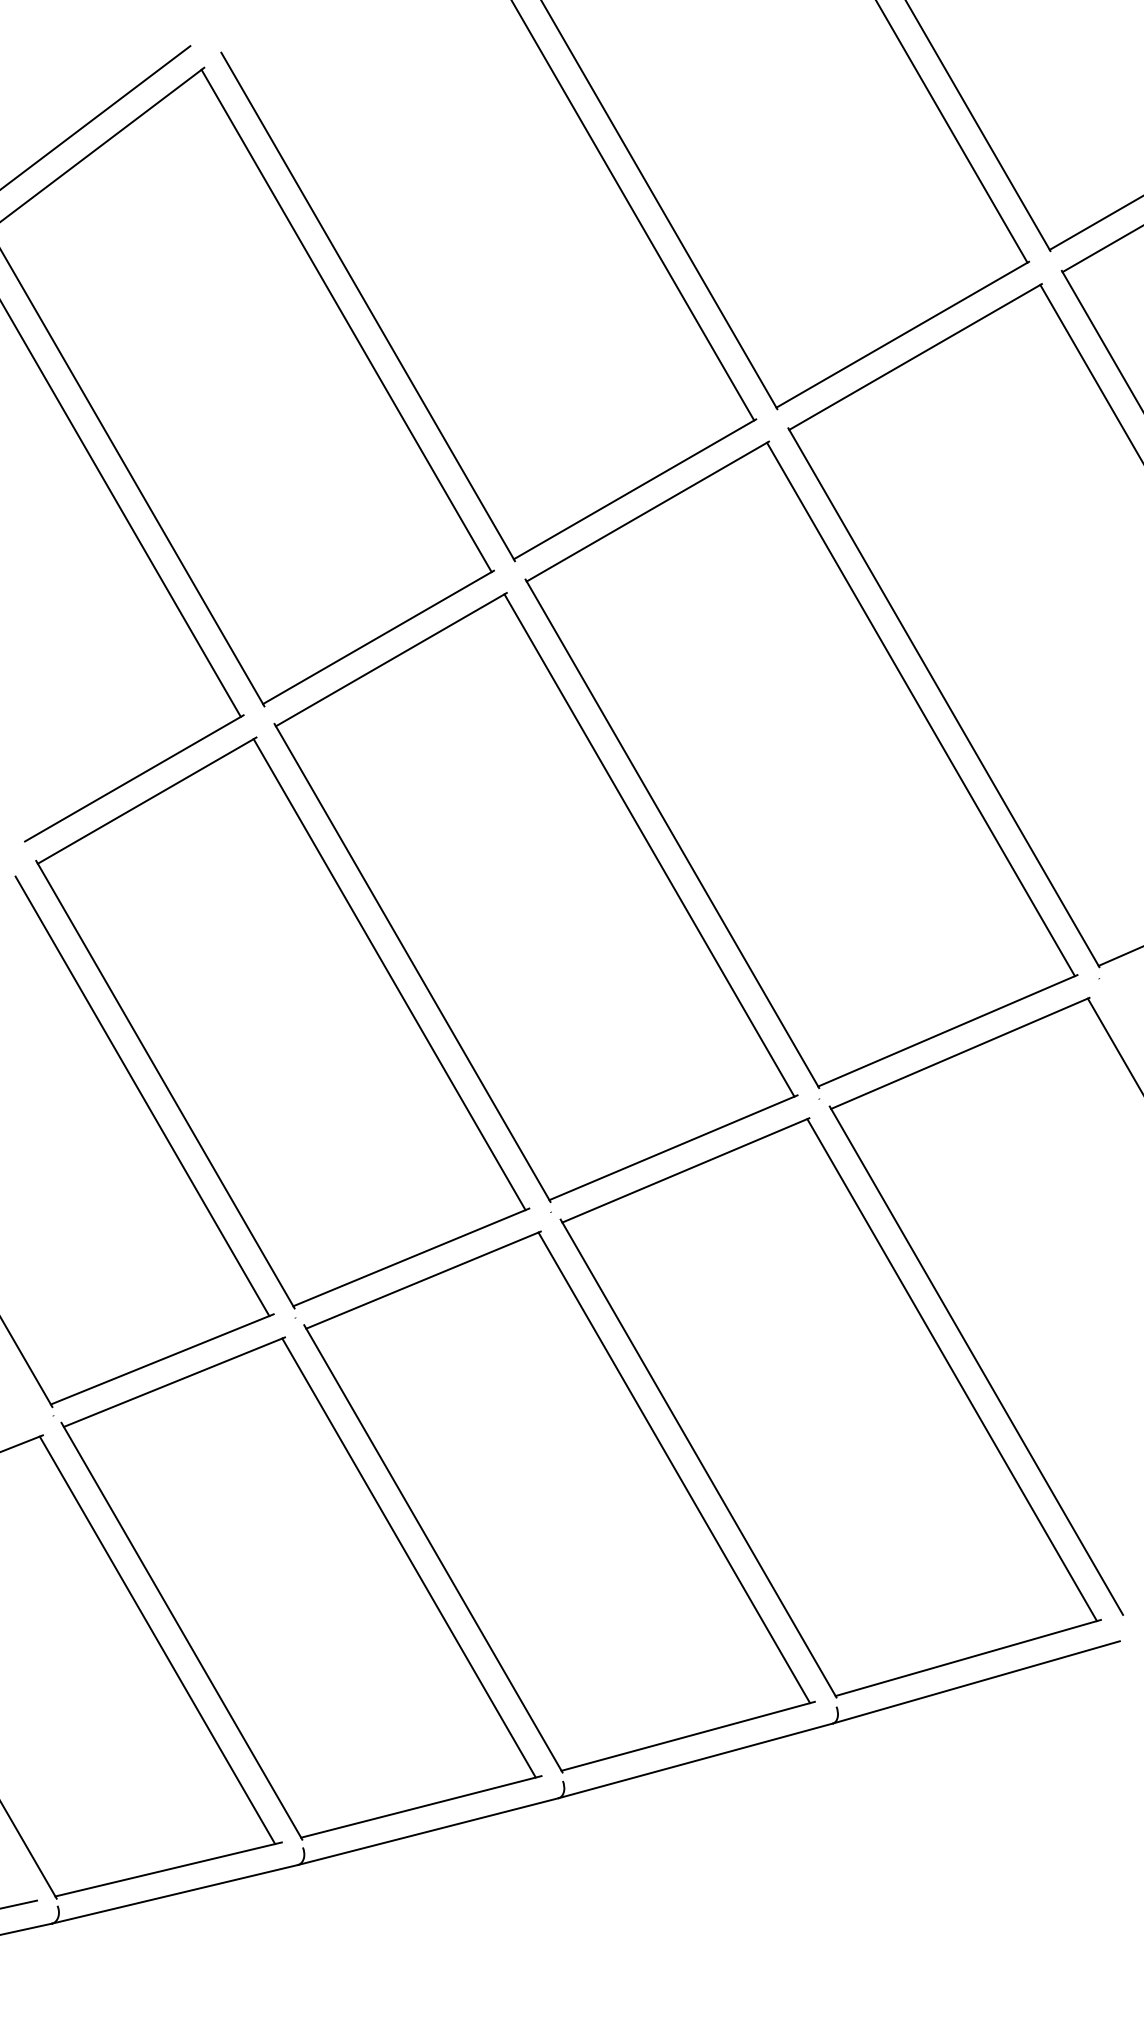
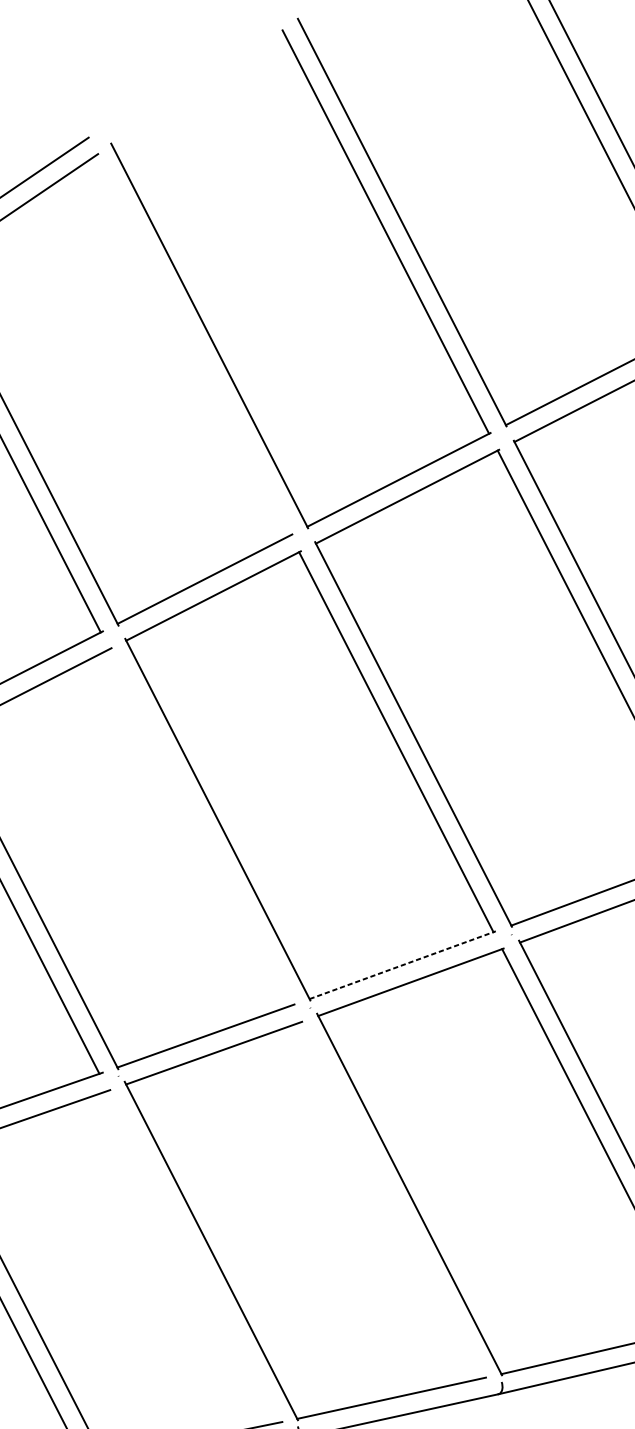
line: (346, 320) -> (193, 345), removed
line: (389, 974) -> (200, 827), removed
line: (673, 1147) -> (402, 965), solid -> dashed
line: (674, 1467) -> (391, 1200), removed
line: (408, 1557) -> (192, 1256), removed

